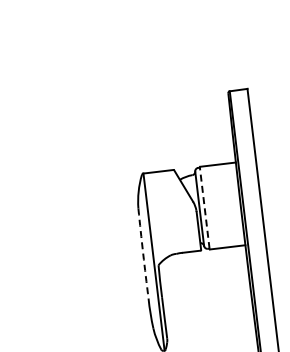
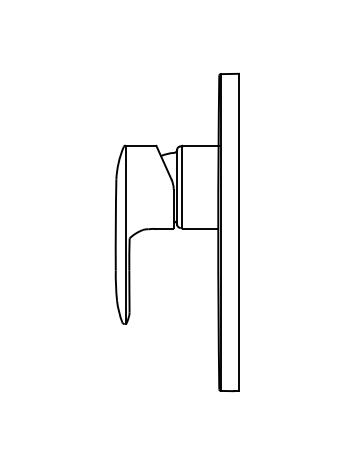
line: (204, 207) -> (182, 186), dashed -> solid
arc: (142, 254) -> (115, 225), dashed -> solid

